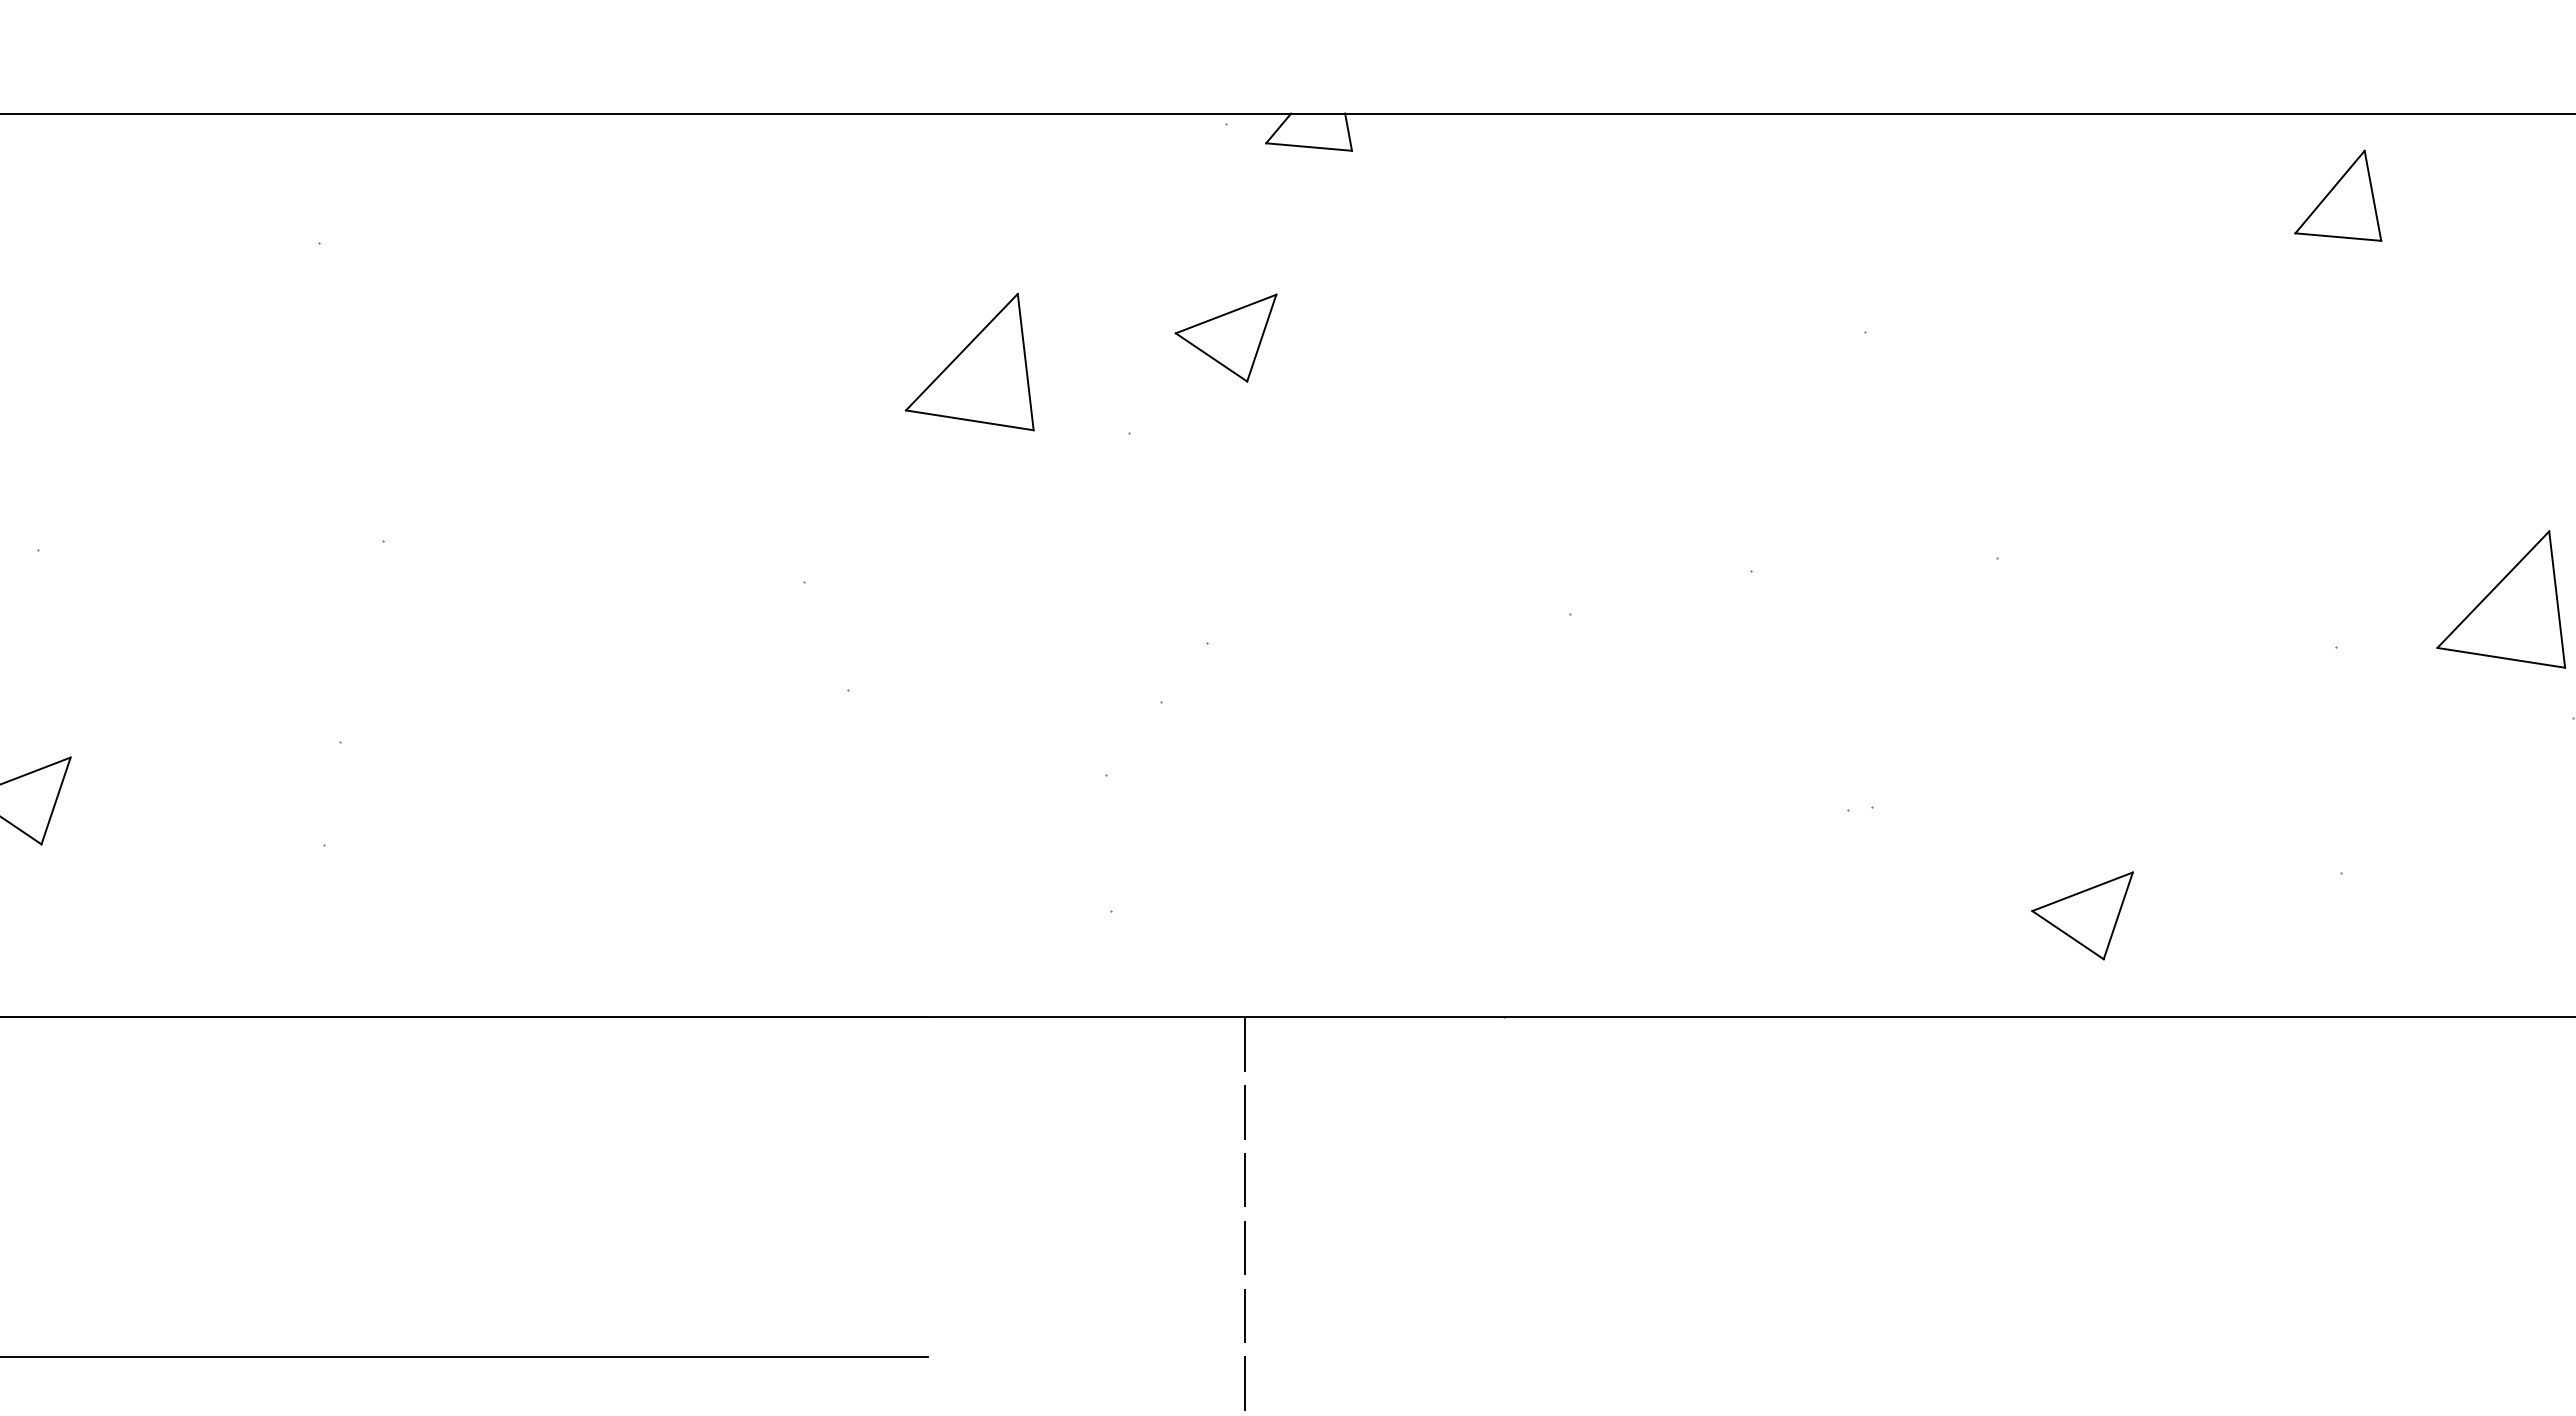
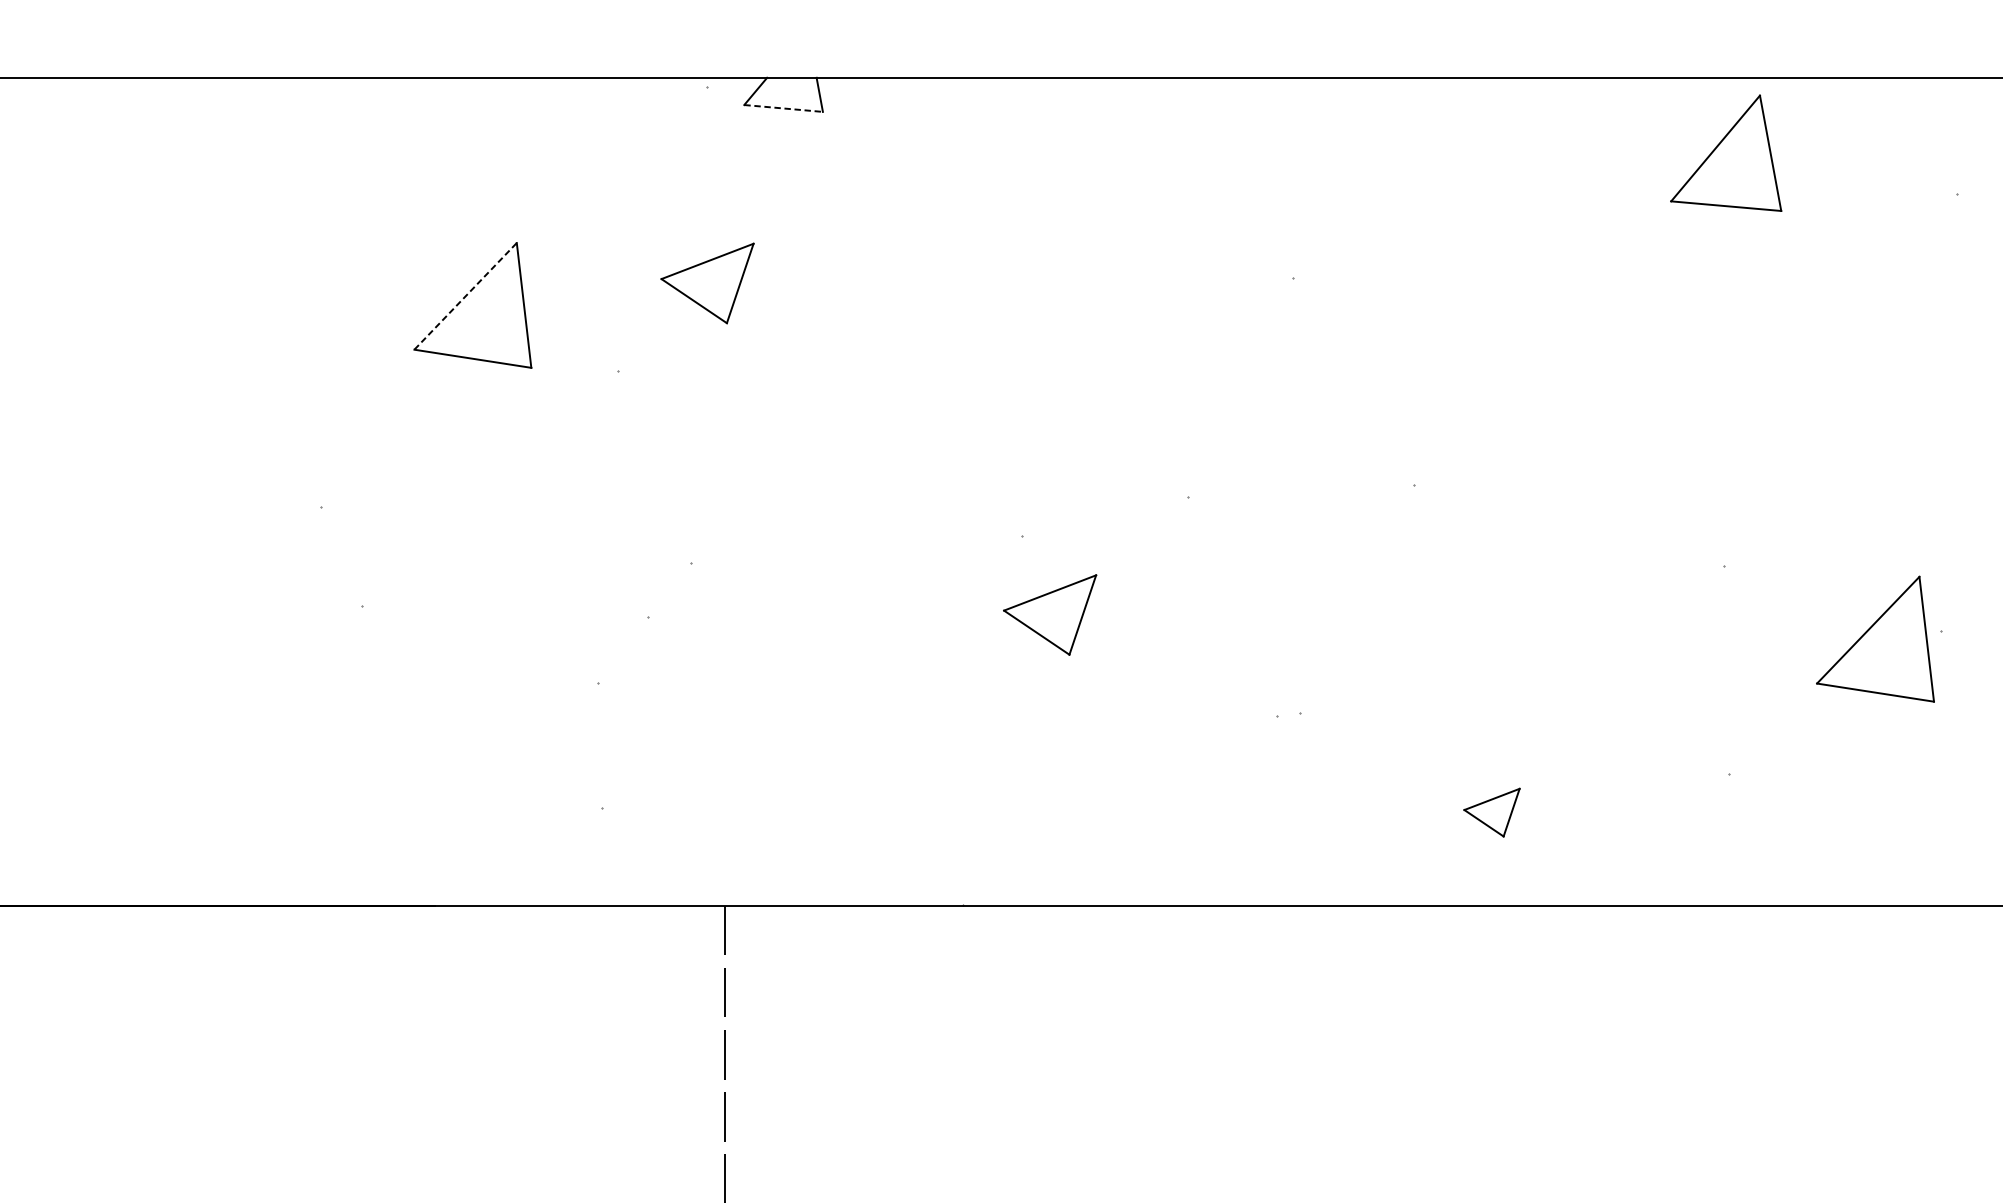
line: (1309, 147) -> (783, 108), solid -> dashed
part: (2338, 195) -> (1726, 152), size x1.4
line: (961, 352) -> (465, 296), solid -> dashed
part: (2501, 599) -> (1875, 639), moved
part: (1599, 699) -> (1049, 614), added
part: (2082, 915) -> (1491, 812), size x0.6

